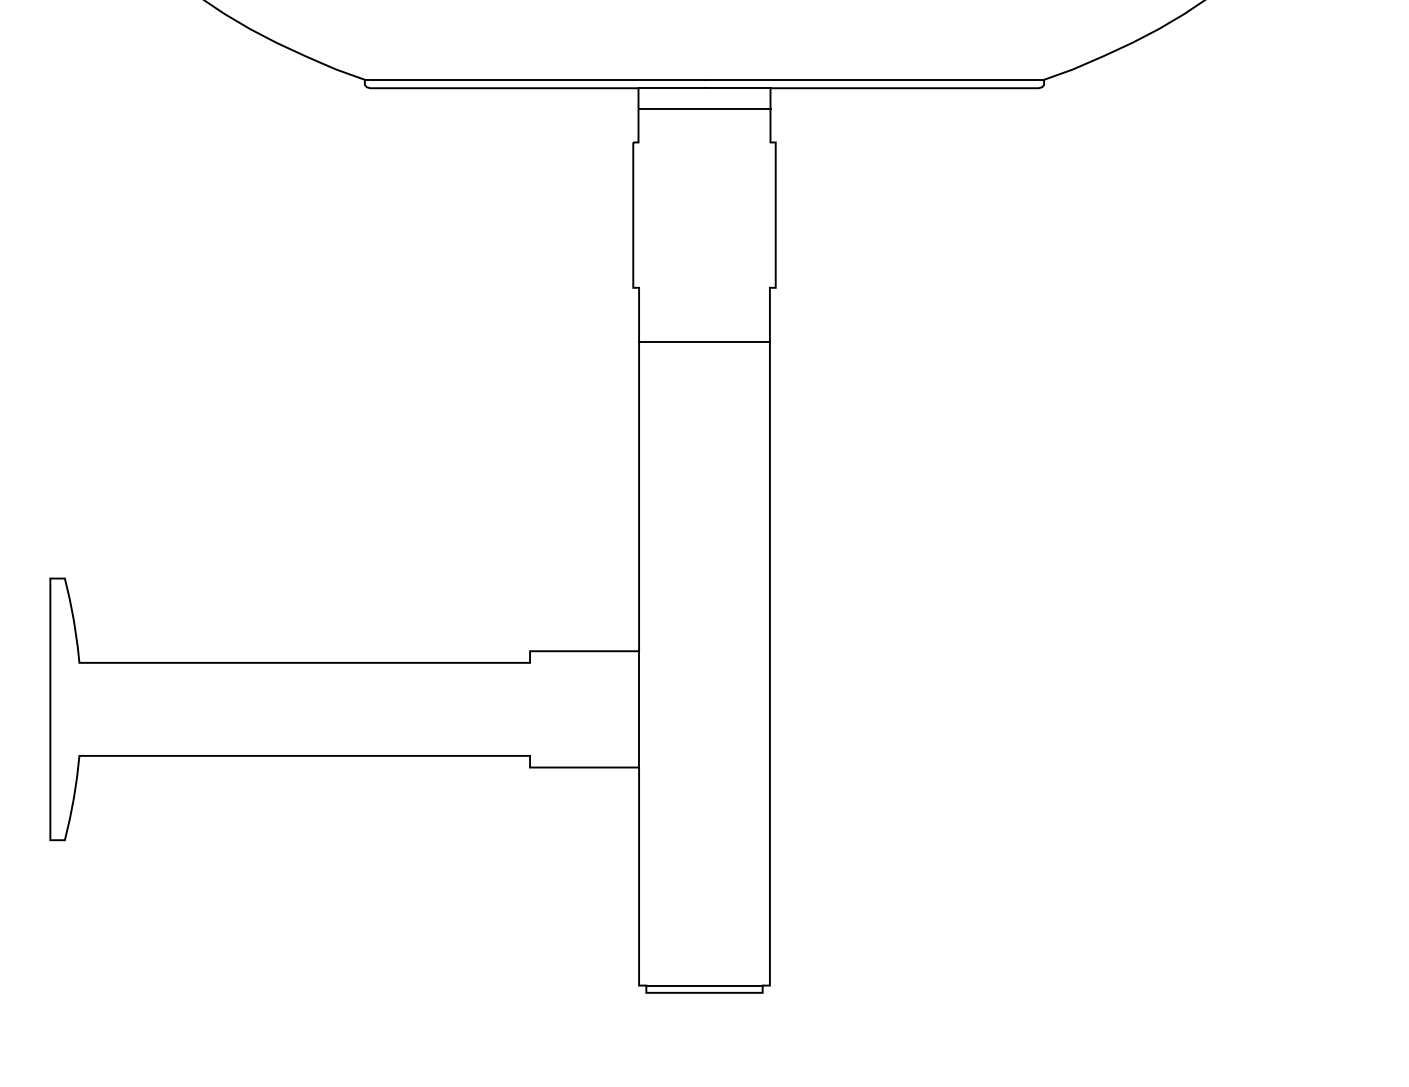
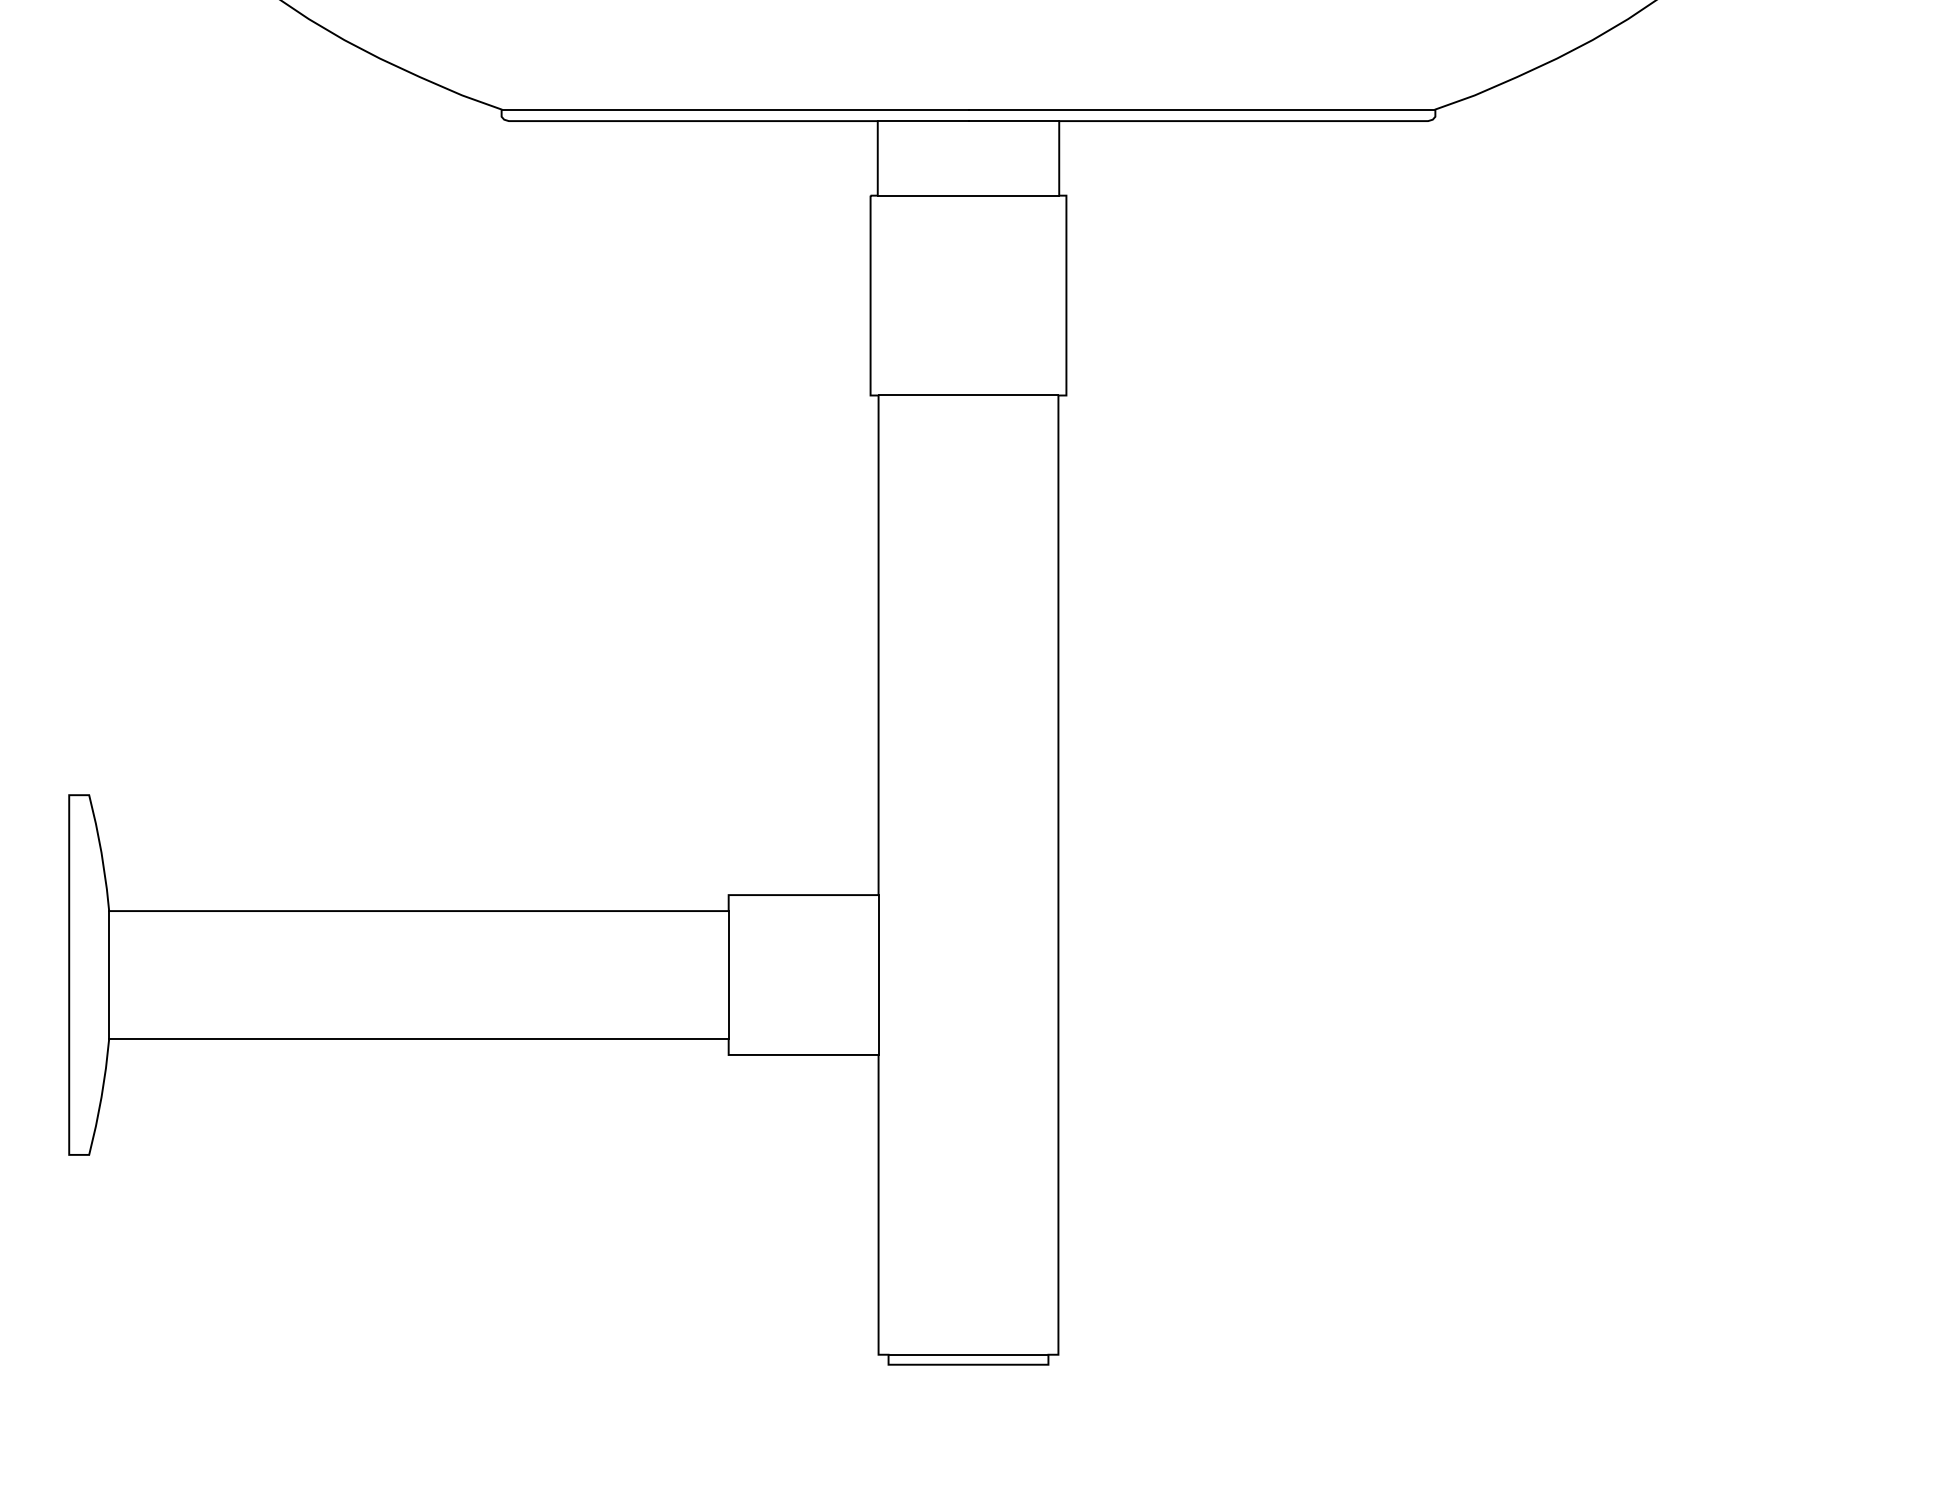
line: (704, 108) -> (968, 195), moved
line: (704, 342) -> (968, 395), moved
line: (79, 708) -> (109, 974), added
line: (529, 708) -> (728, 974), added

